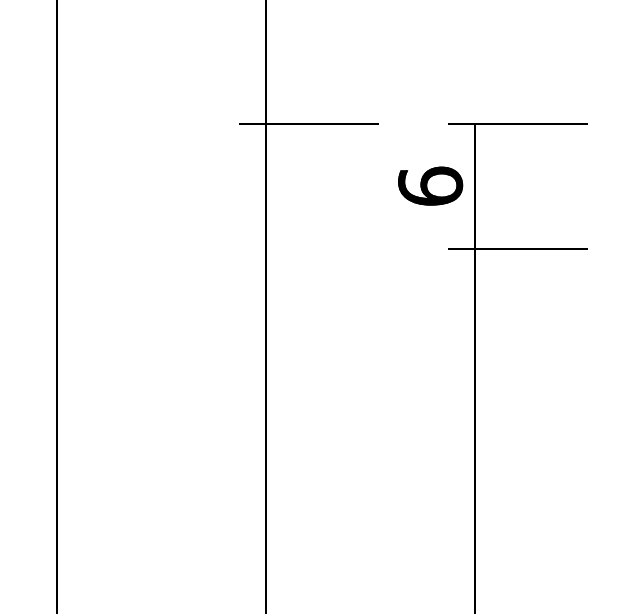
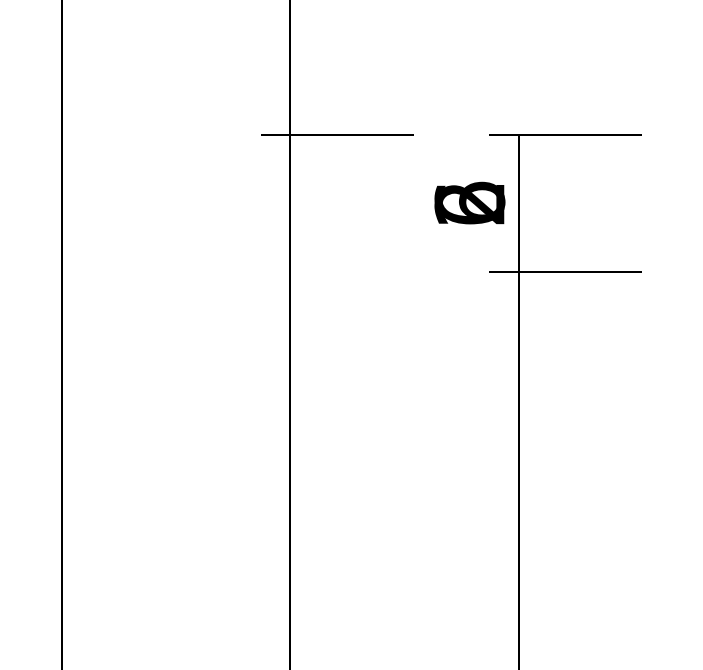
text: (430, 185) -> (469, 202), 6 -> 2

